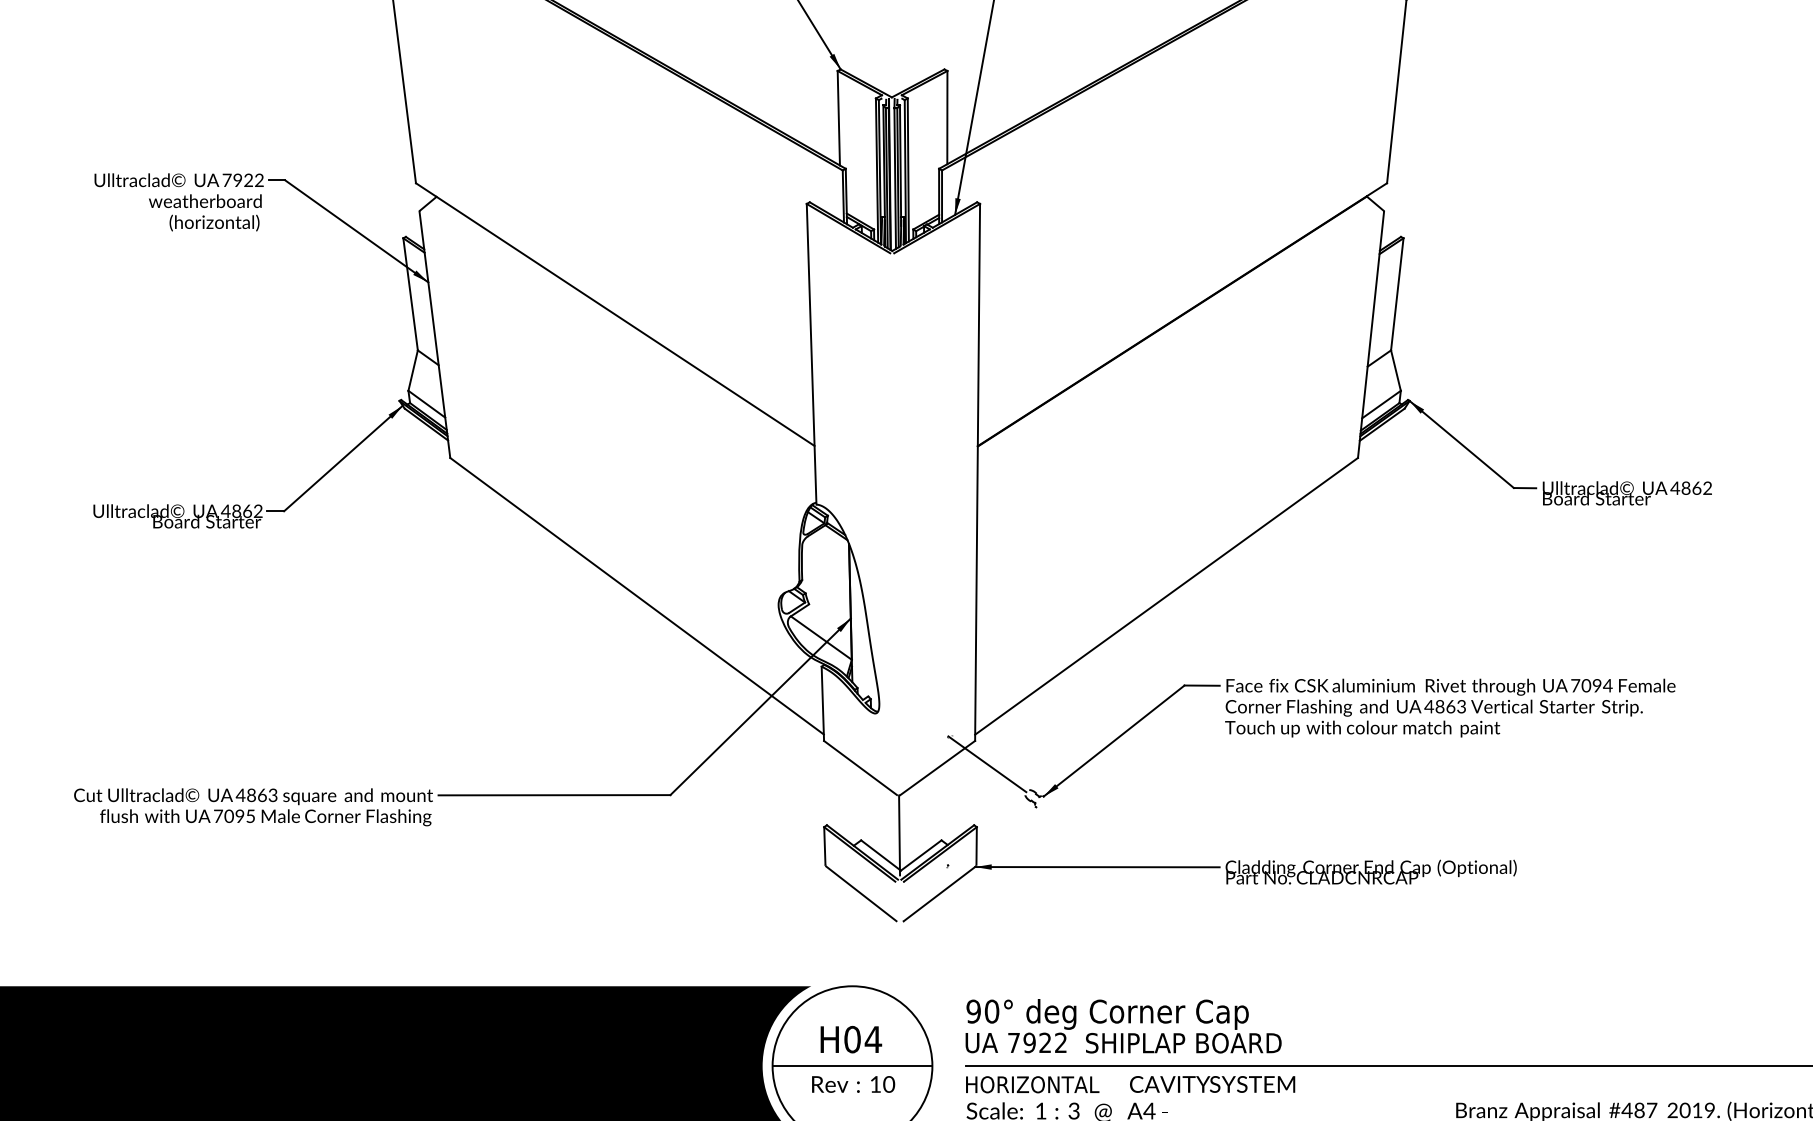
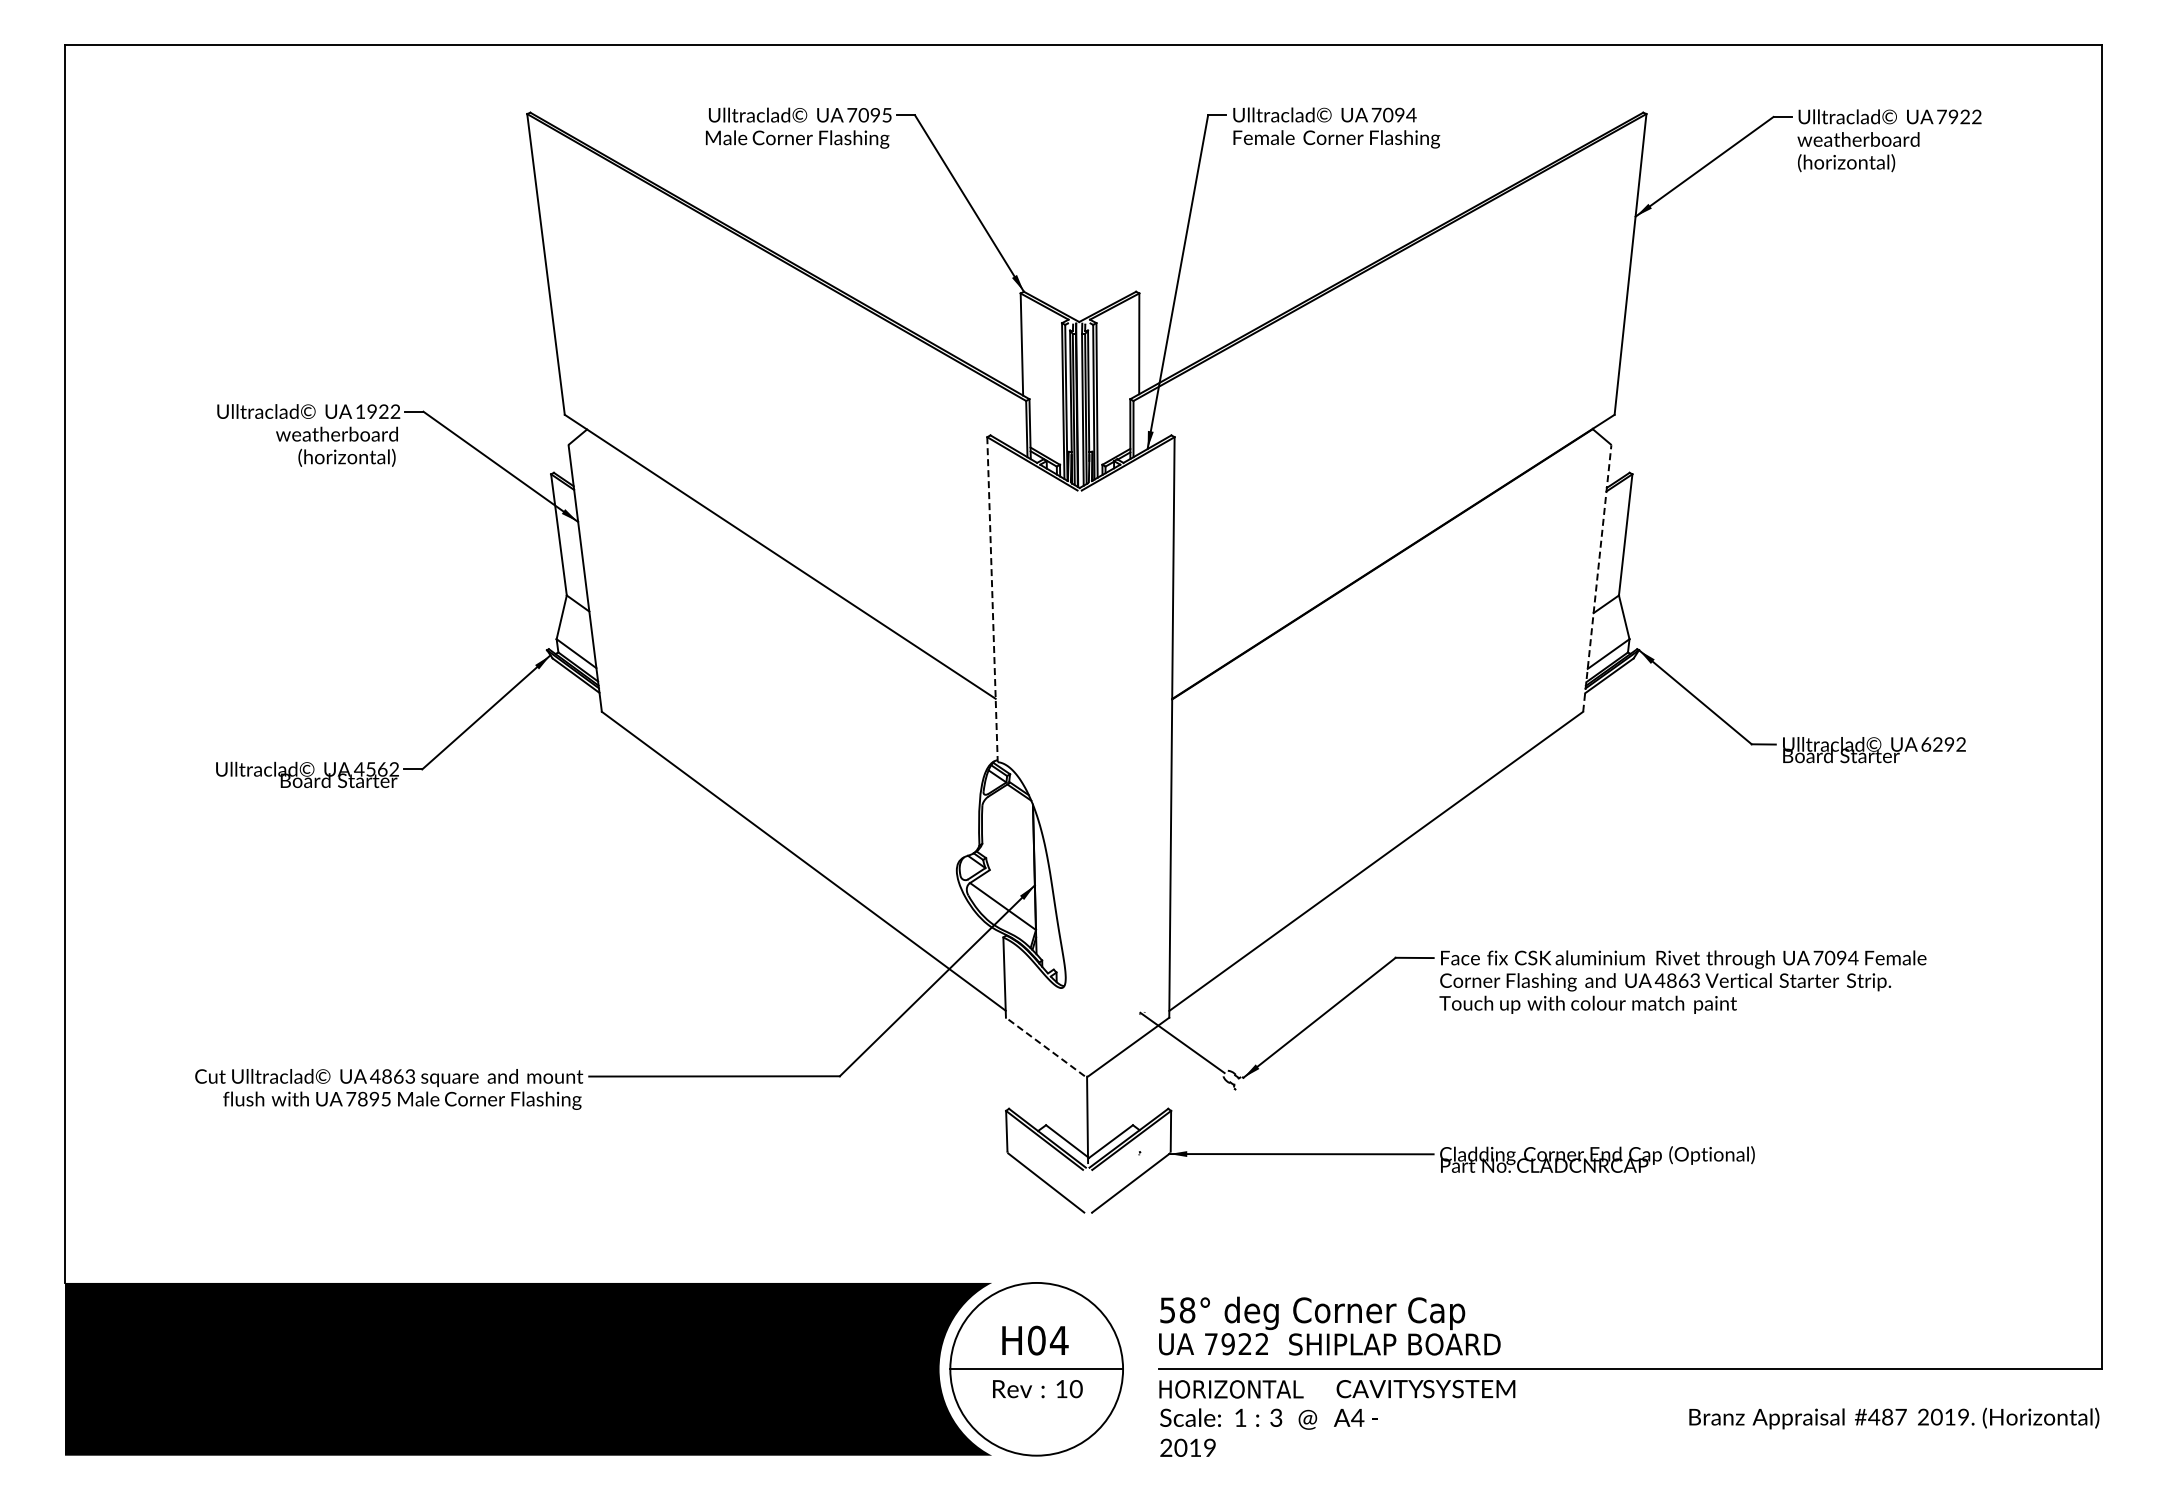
text: (227, 180) -> (360, 411), 7922 -> 1922
line: (1371, 334) -> (1597, 578), solid -> dashed
line: (811, 354) -> (992, 599), solid -> dashed
text: (1685, 488) -> (1937, 744), 4862 -> 6292
text: (236, 511) -> (370, 769), 4862 -> 4562
line: (859, 767) -> (1044, 1046), solid -> dashed
text: (228, 816) -> (362, 1099), 7095 -> 7895
text: (982, 1011) -> (1177, 1310), 90° -> 58°

